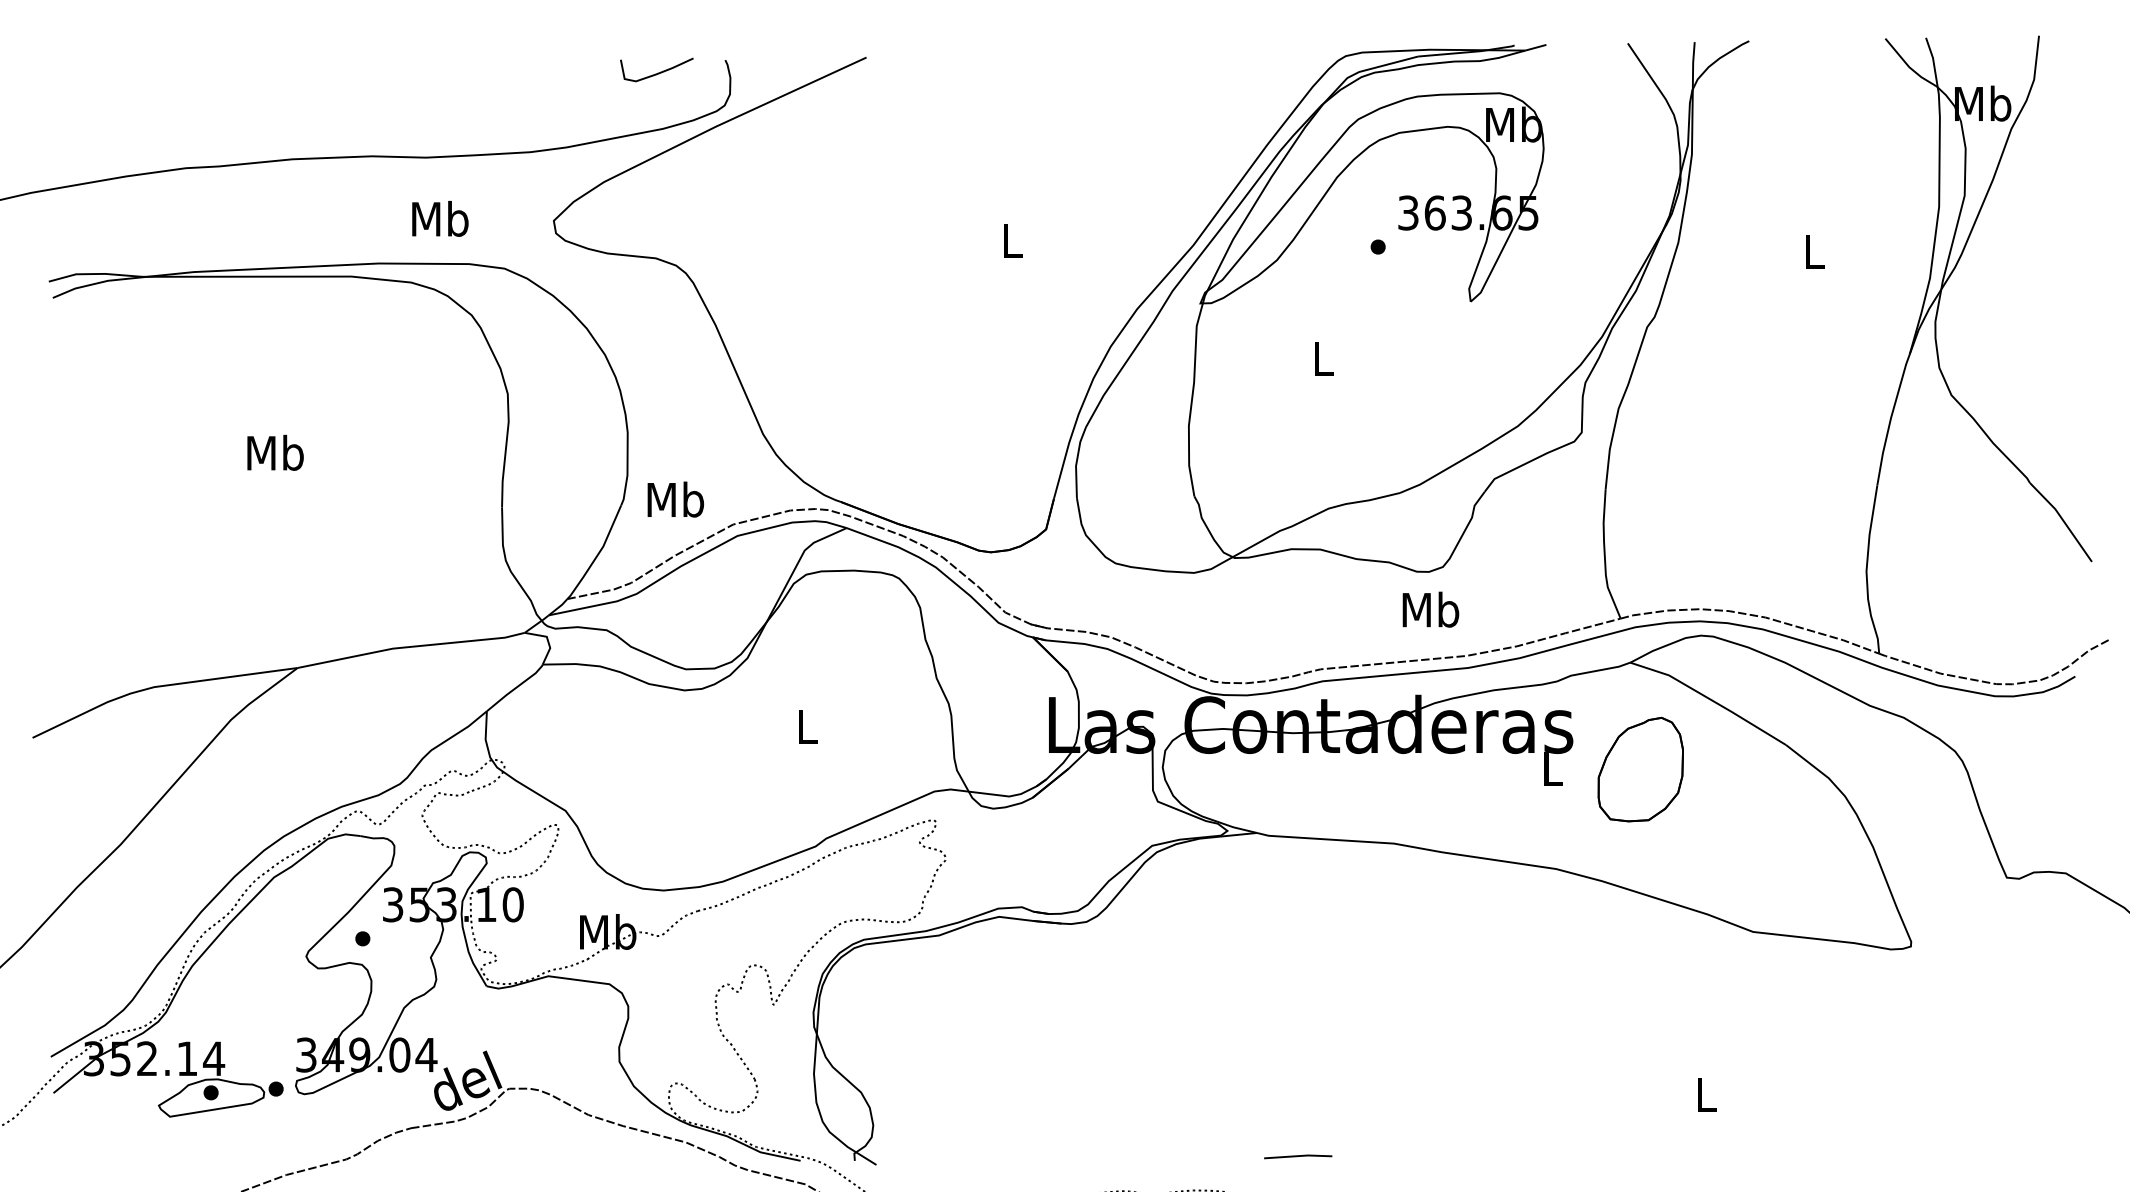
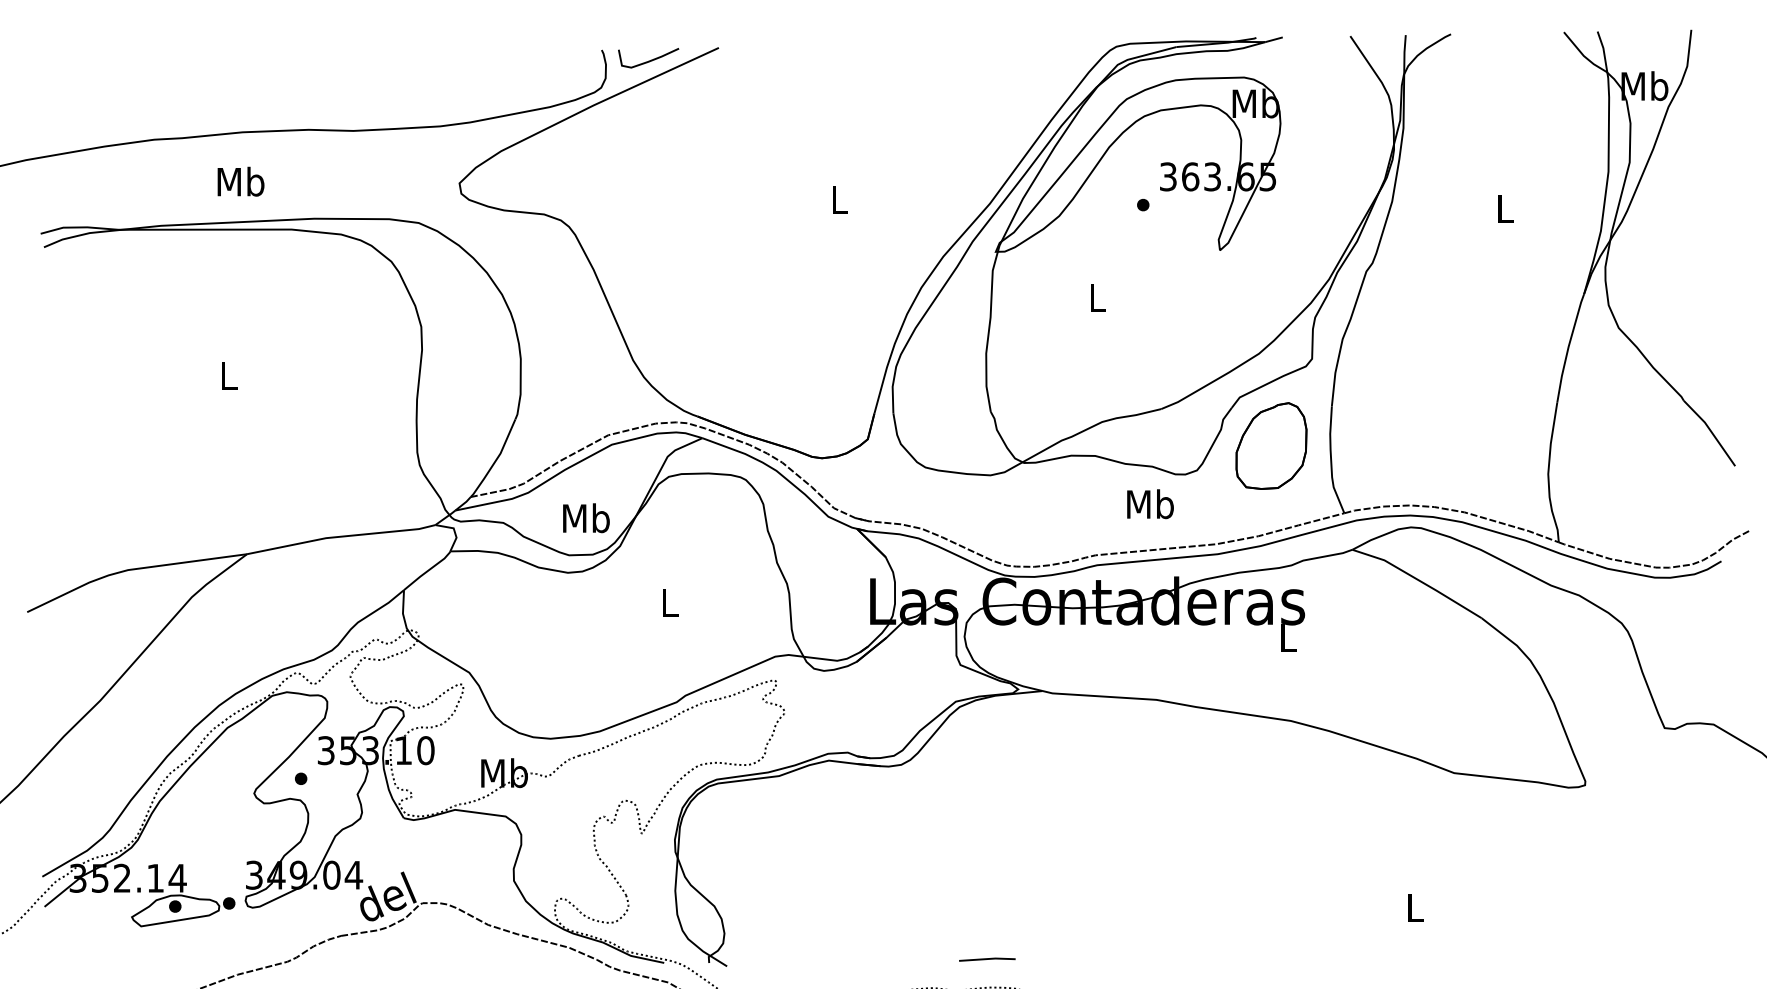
curve: (658, 72) -> (650, 60), moved
text: (440, 218) -> (241, 181), moved
text: (275, 452) -> (228, 375), Mb -> L
text: (675, 499) -> (586, 518), moved
text: (1430, 609) -> (1150, 504), moved
part: (1640, 769) -> (1271, 445), moved
line: (1298, 1156) -> (987, 959), moved

